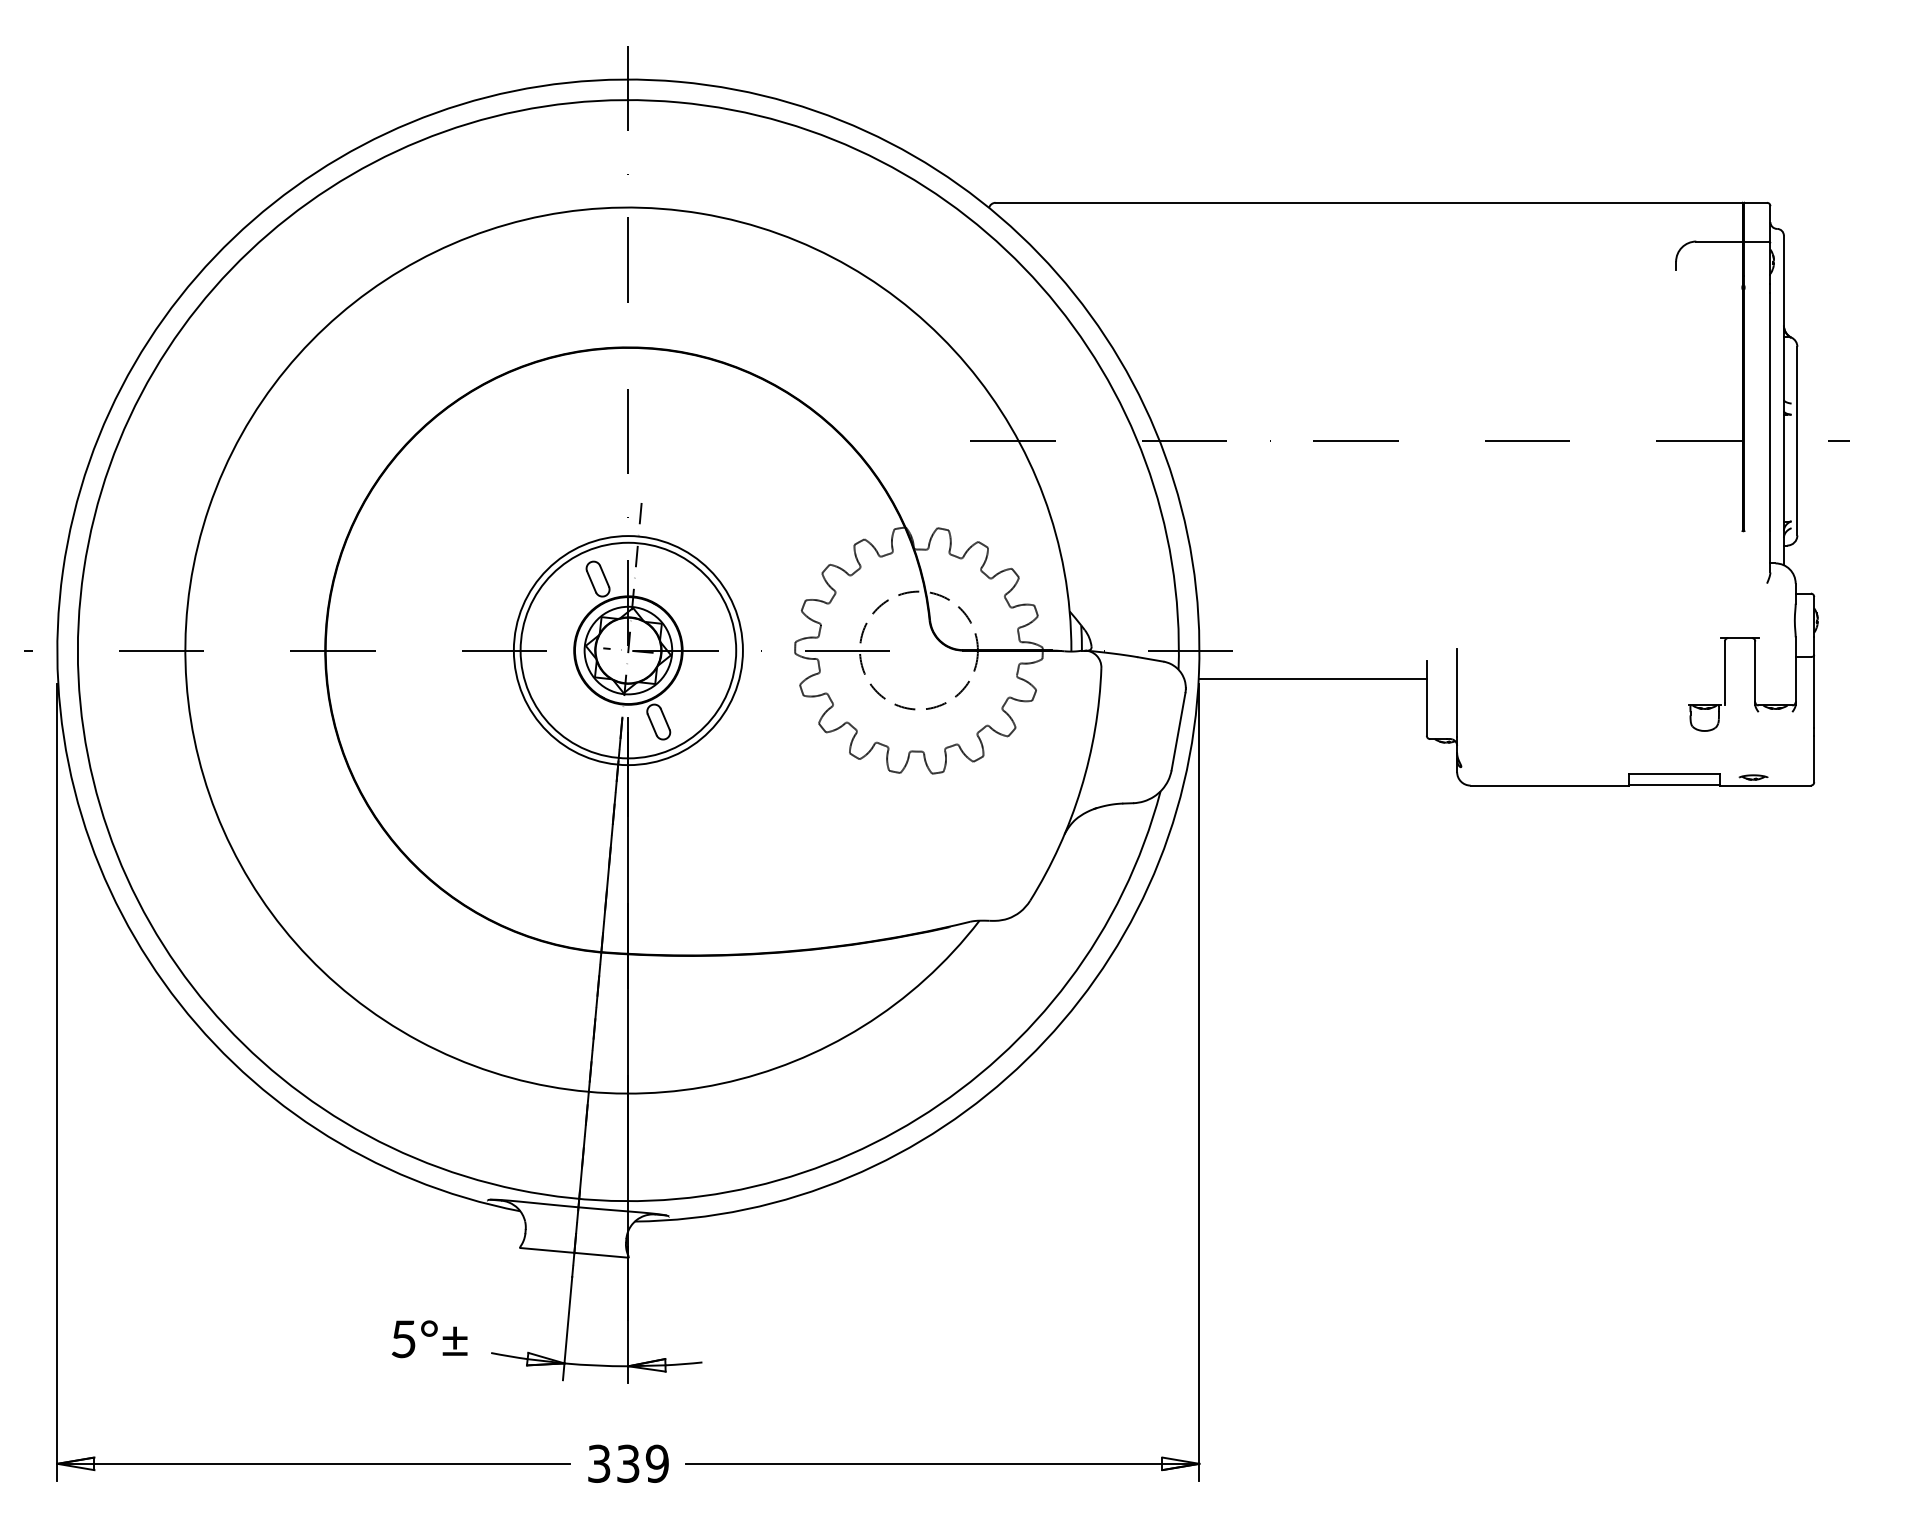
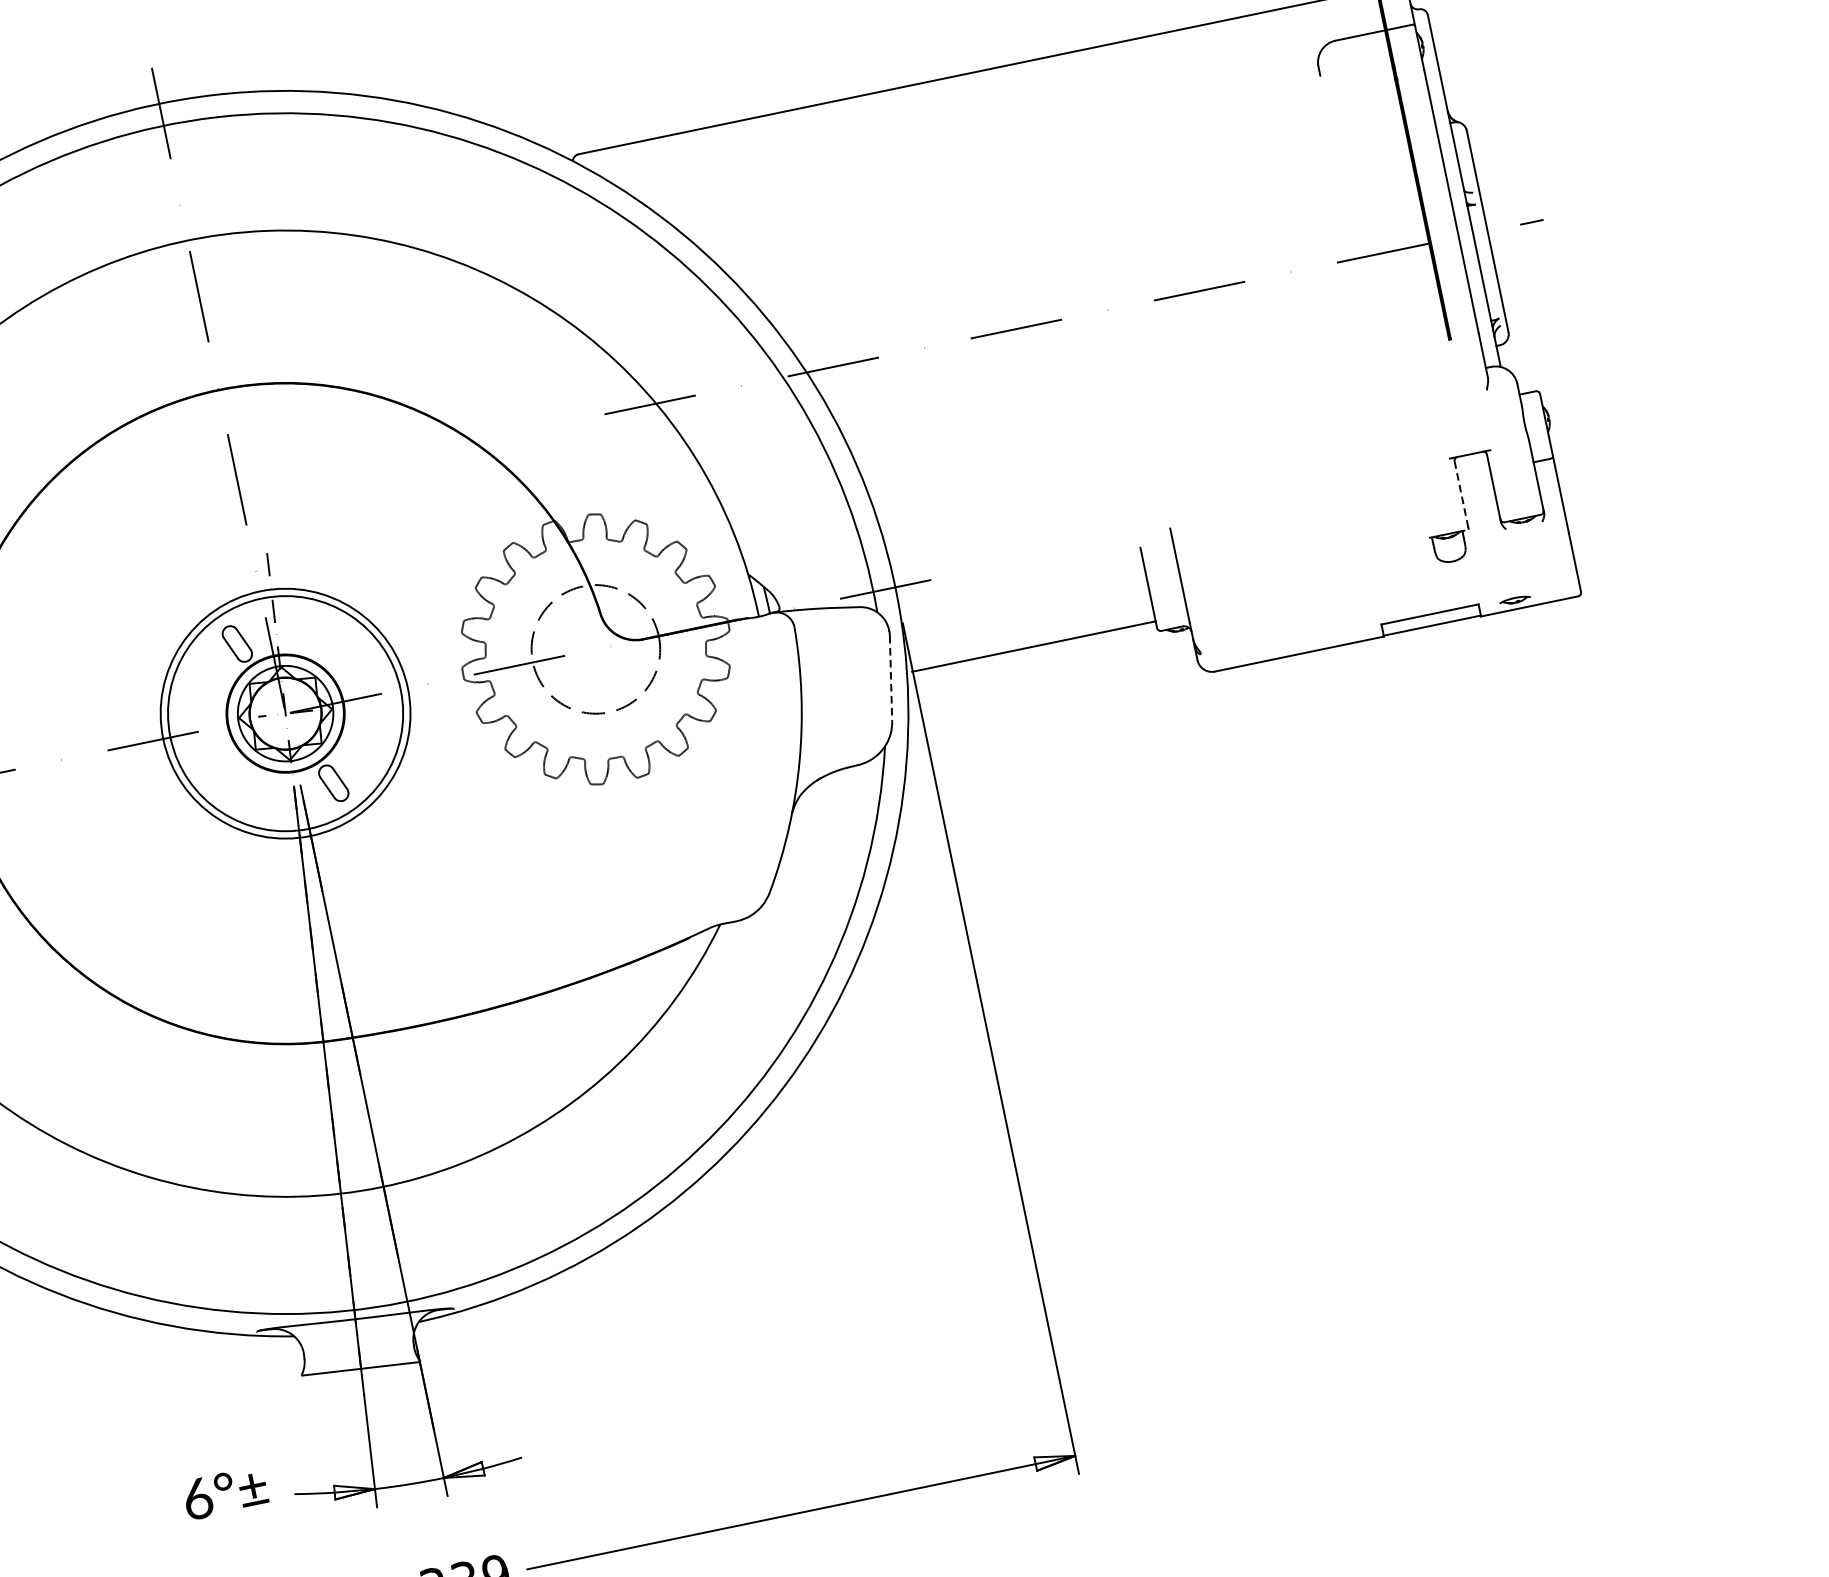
line: (1724, 672) -> (1461, 494), solid -> dashed
line: (1312, 679) -> (1033, 646), moved
line: (1178, 732) -> (891, 679), solid -> dashed
text: (403, 1339) -> (197, 1499), 5°± -> 6°±

